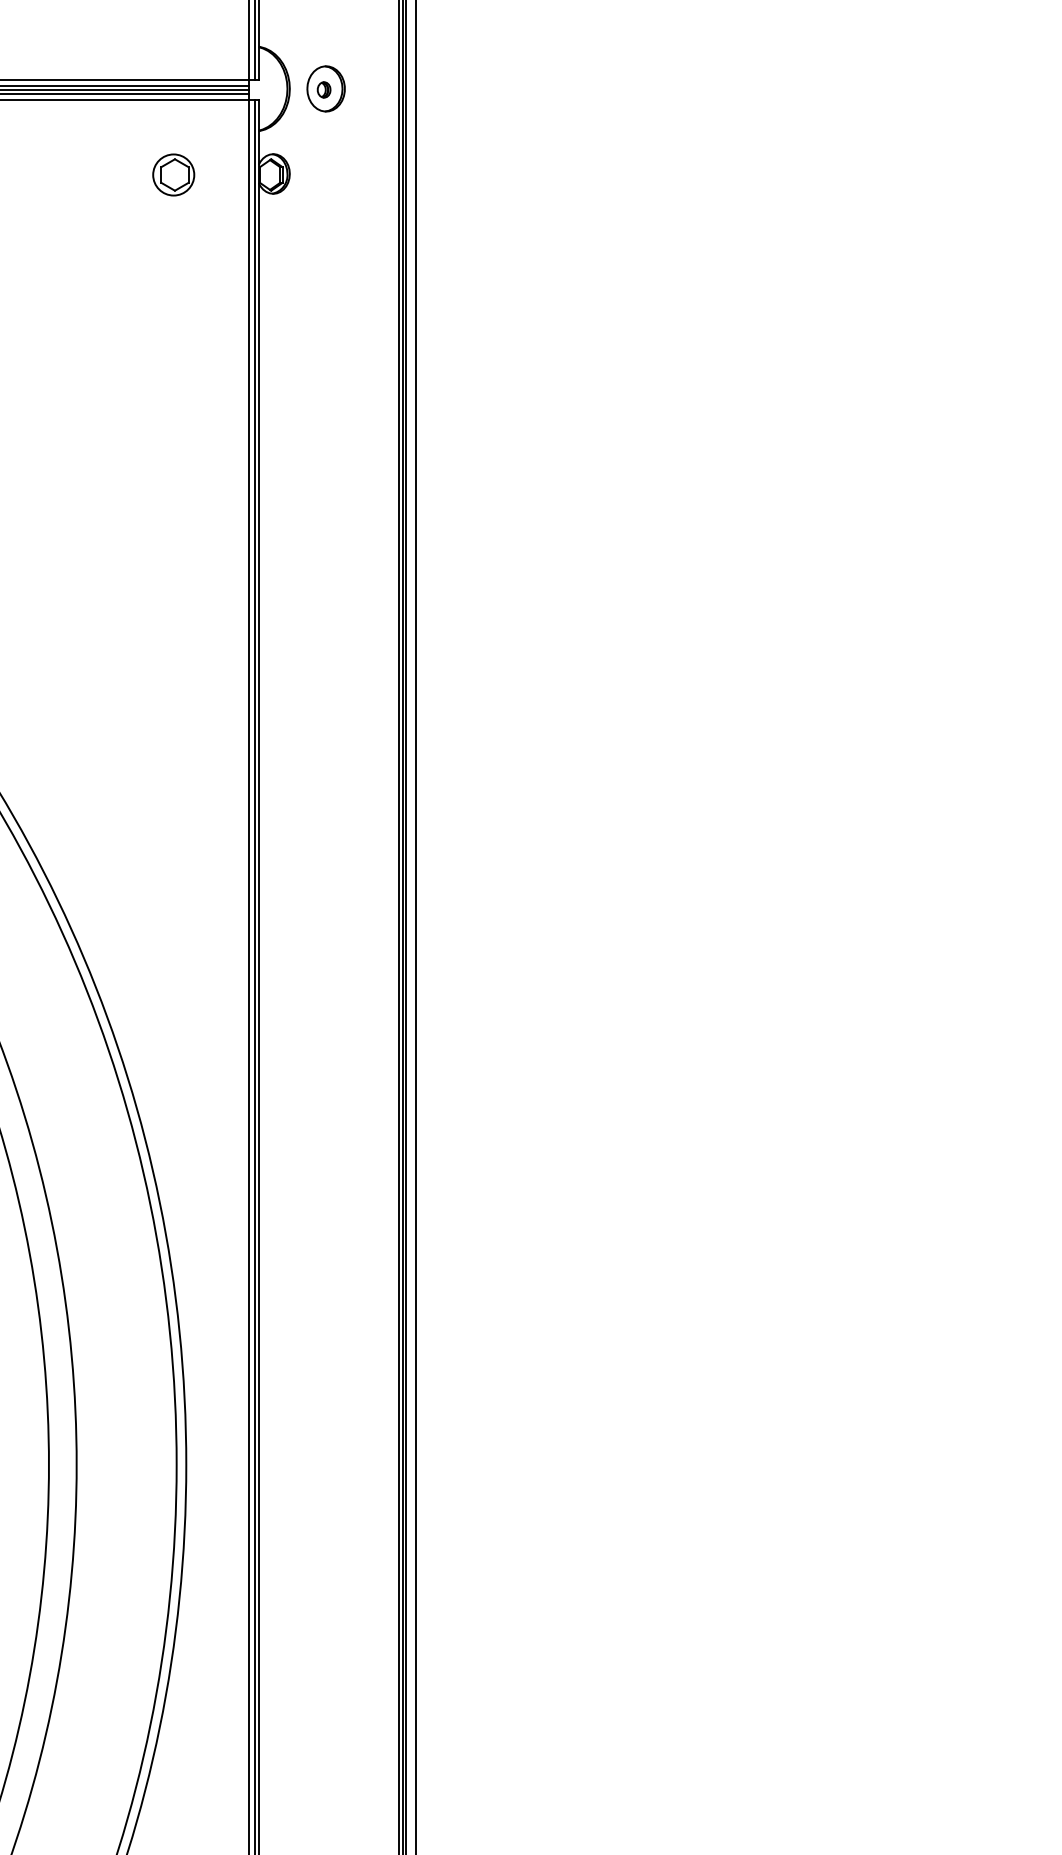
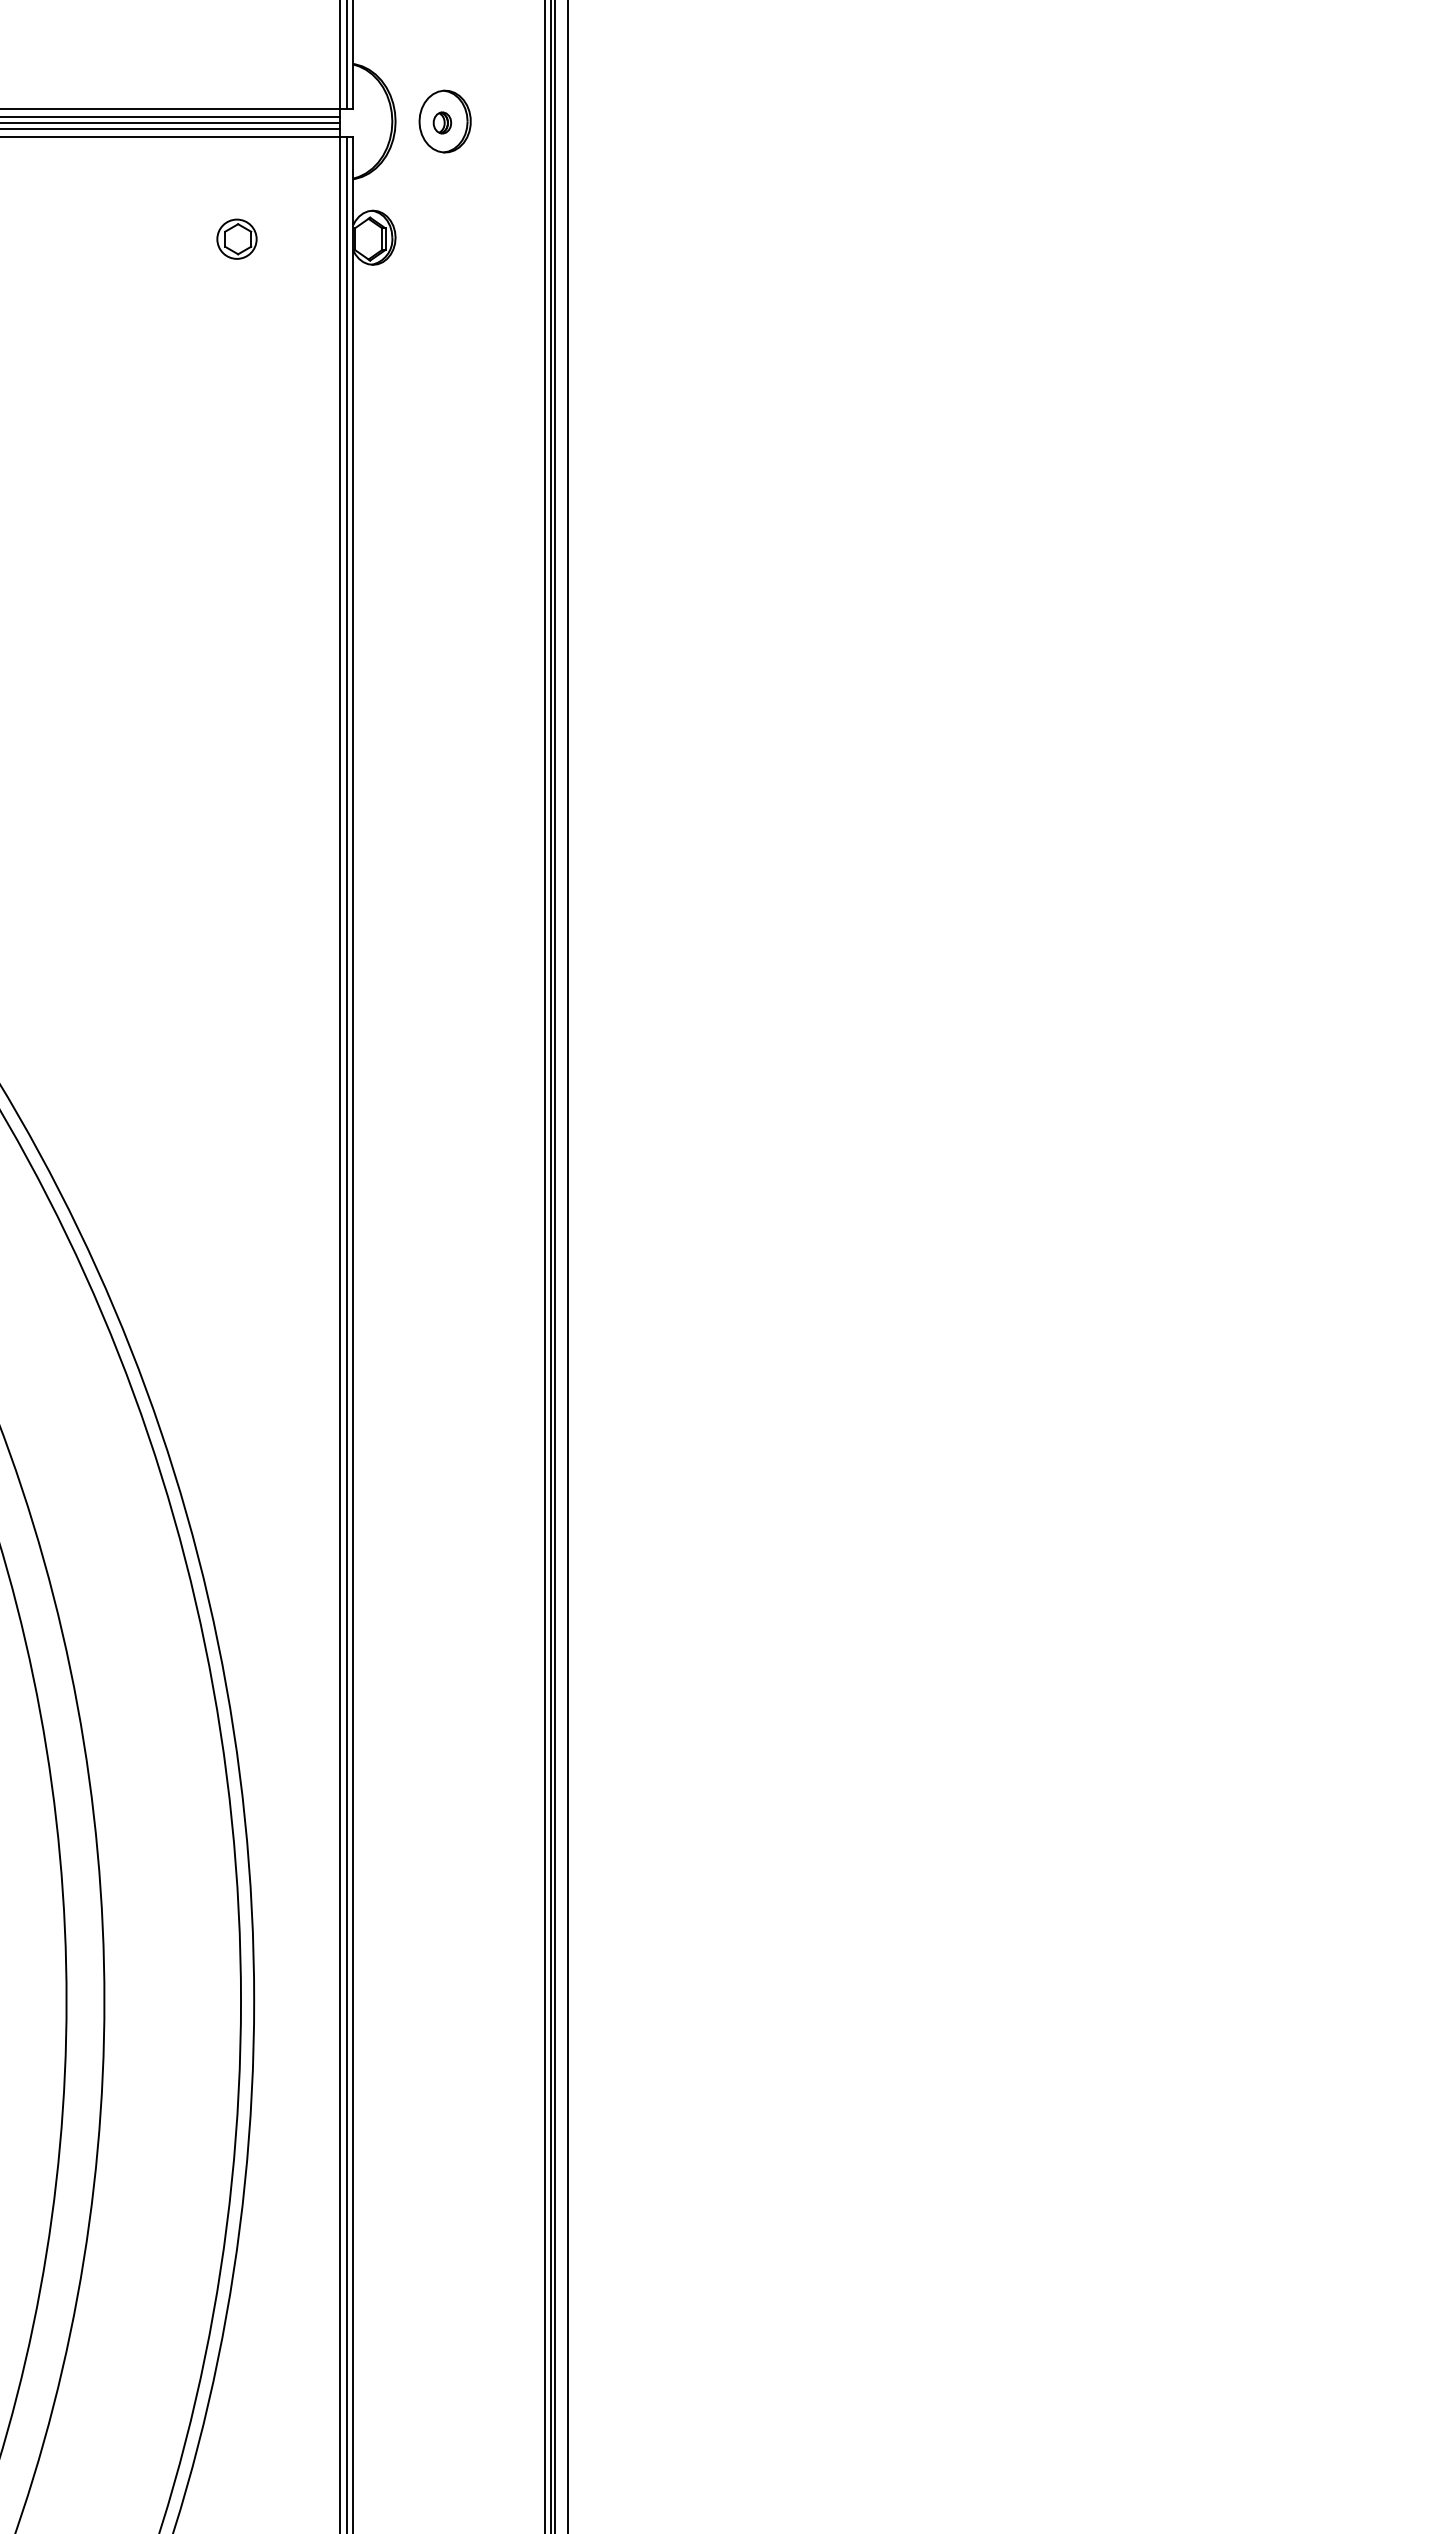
part: (173, 175) -> (236, 239), size x0.7

